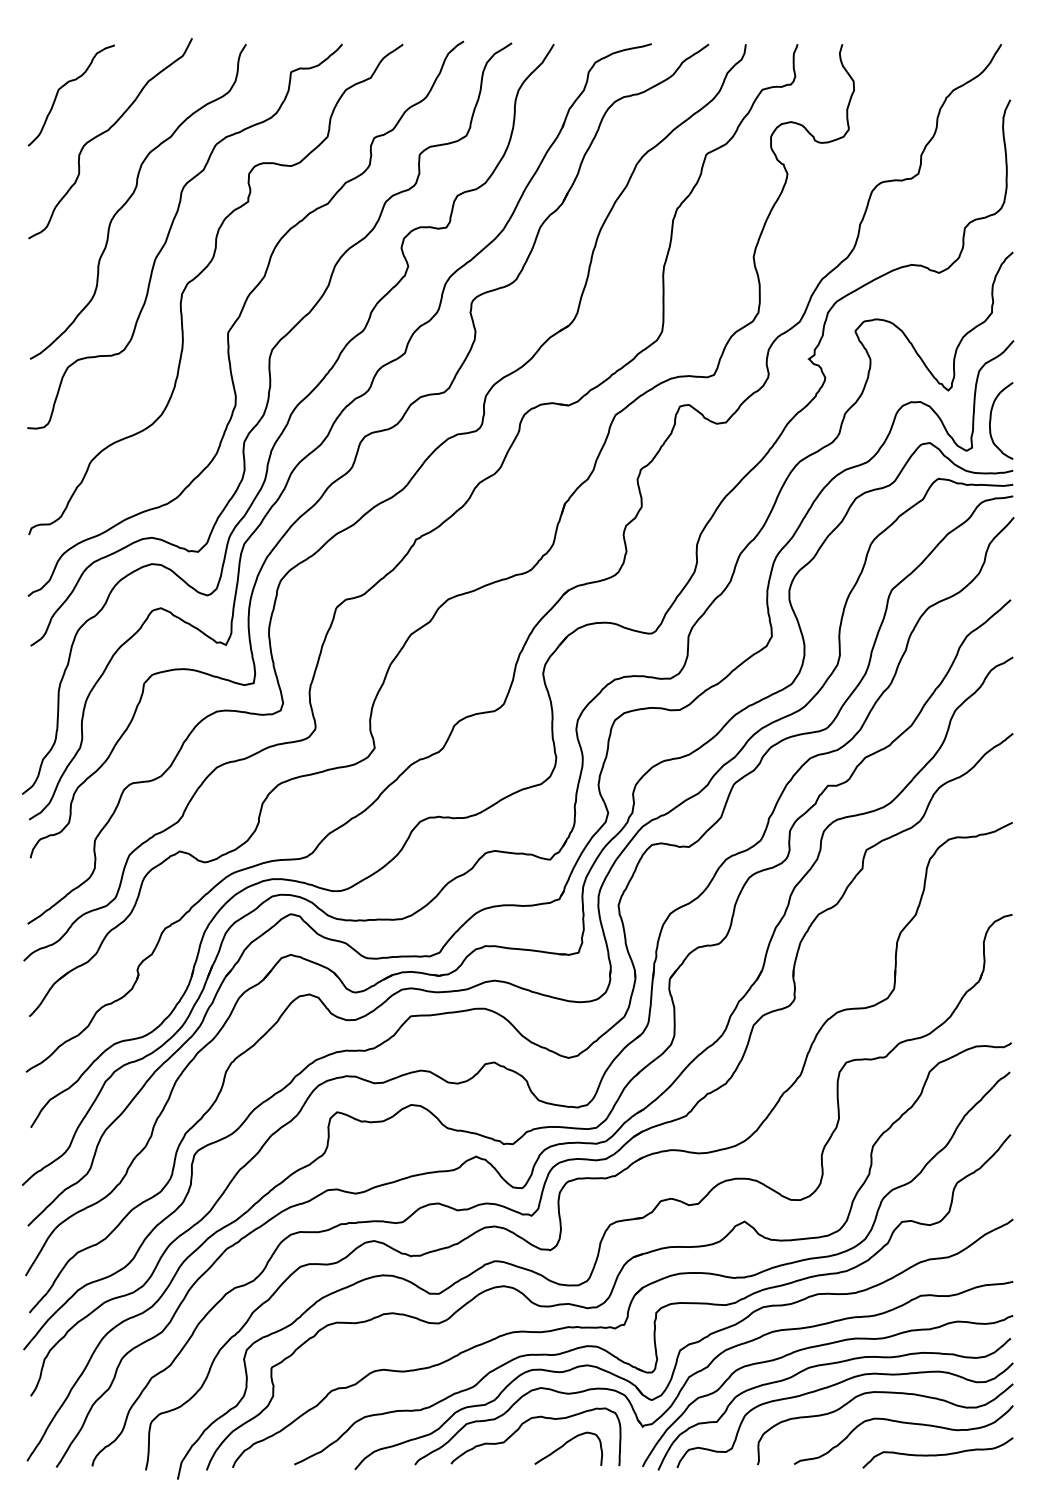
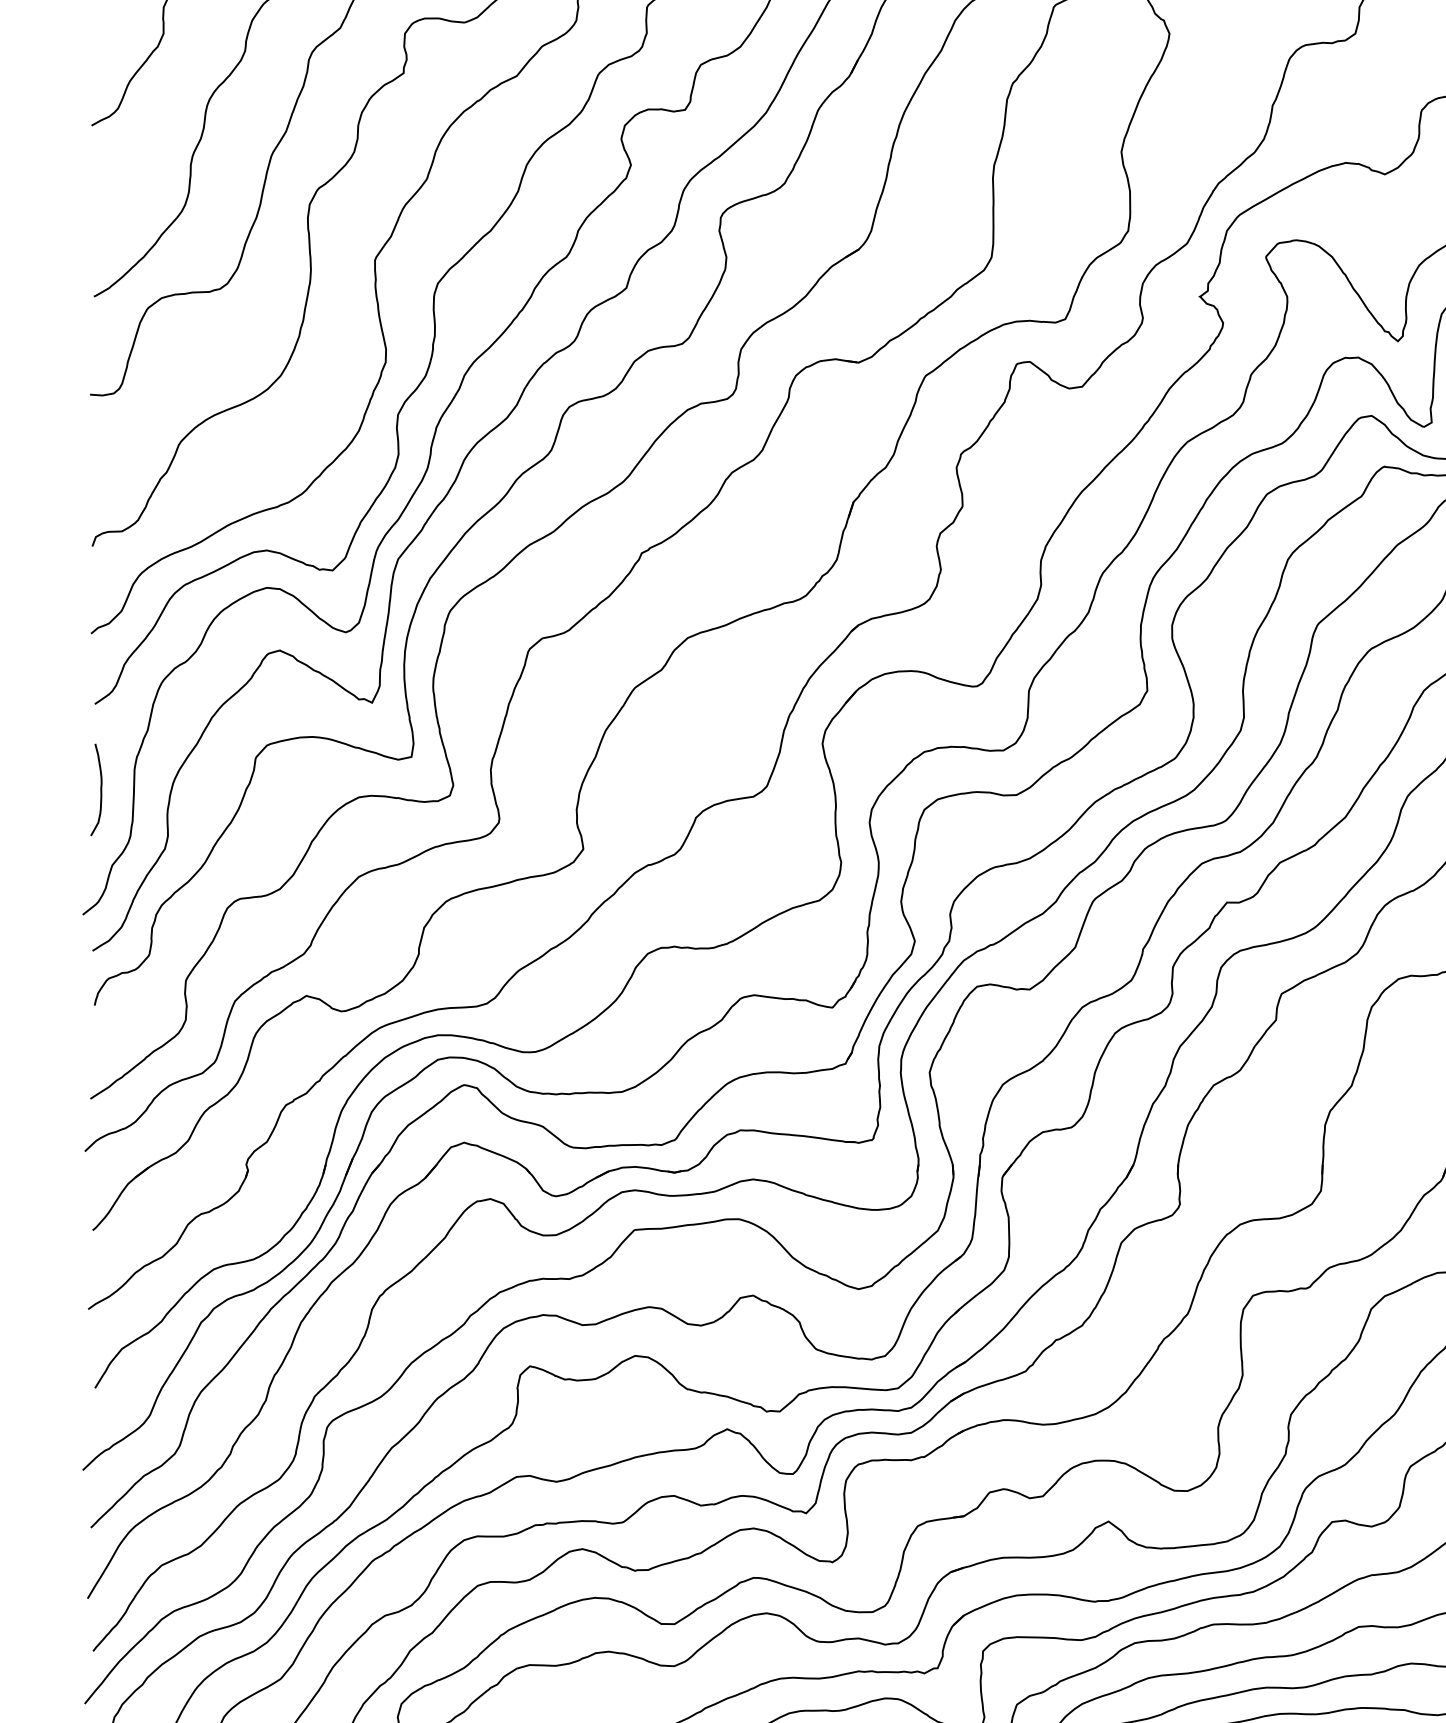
curve: (34, 705) -> (100, 788), added

